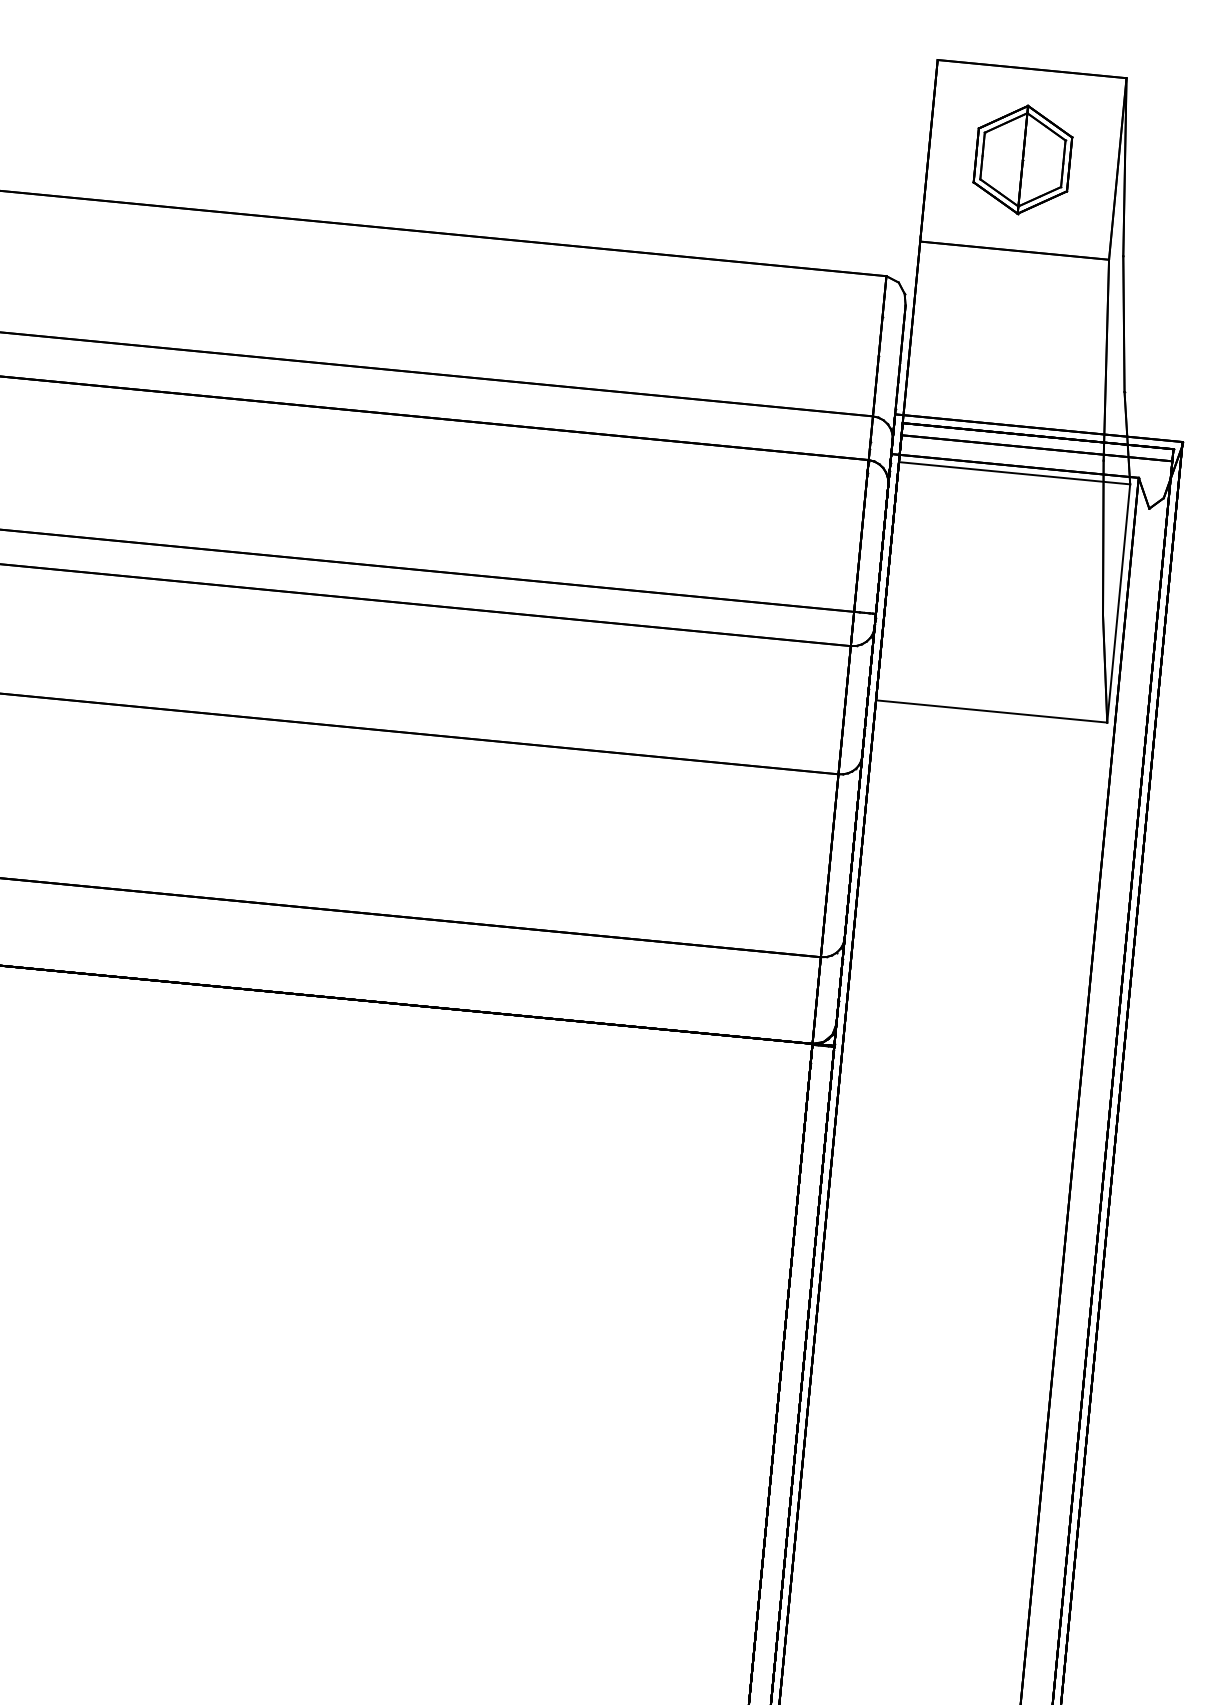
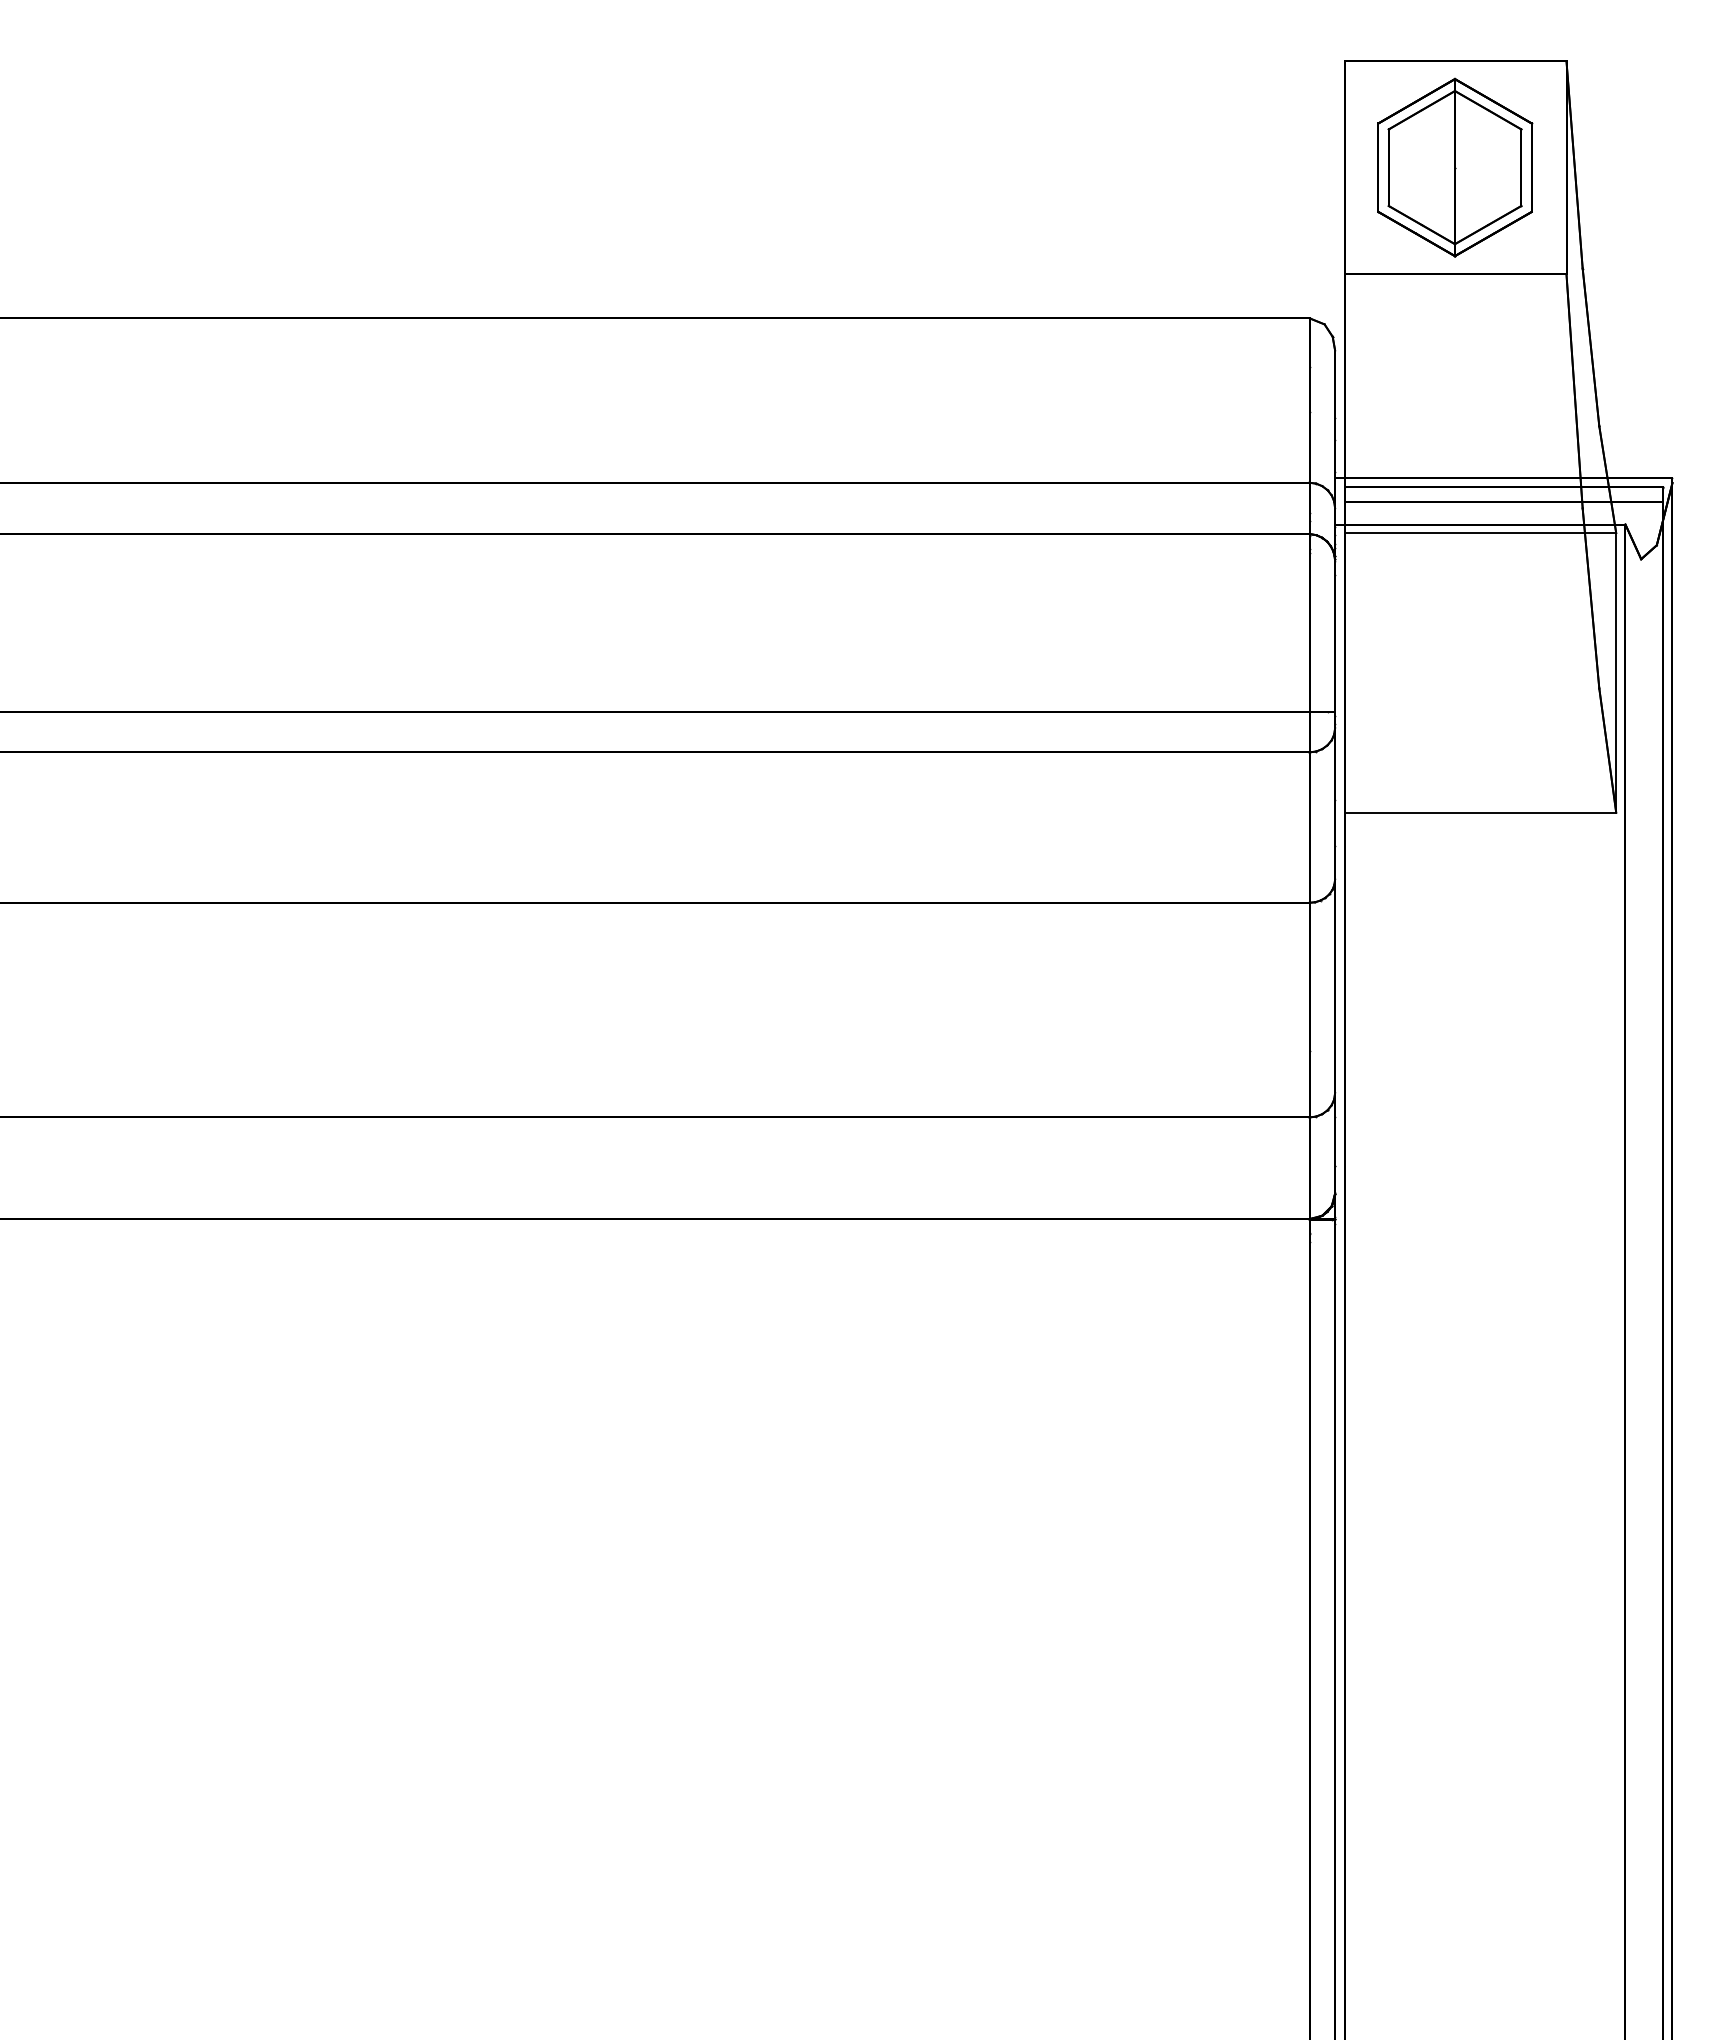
part: (1023, 159) -> (1455, 167), size x1.4

